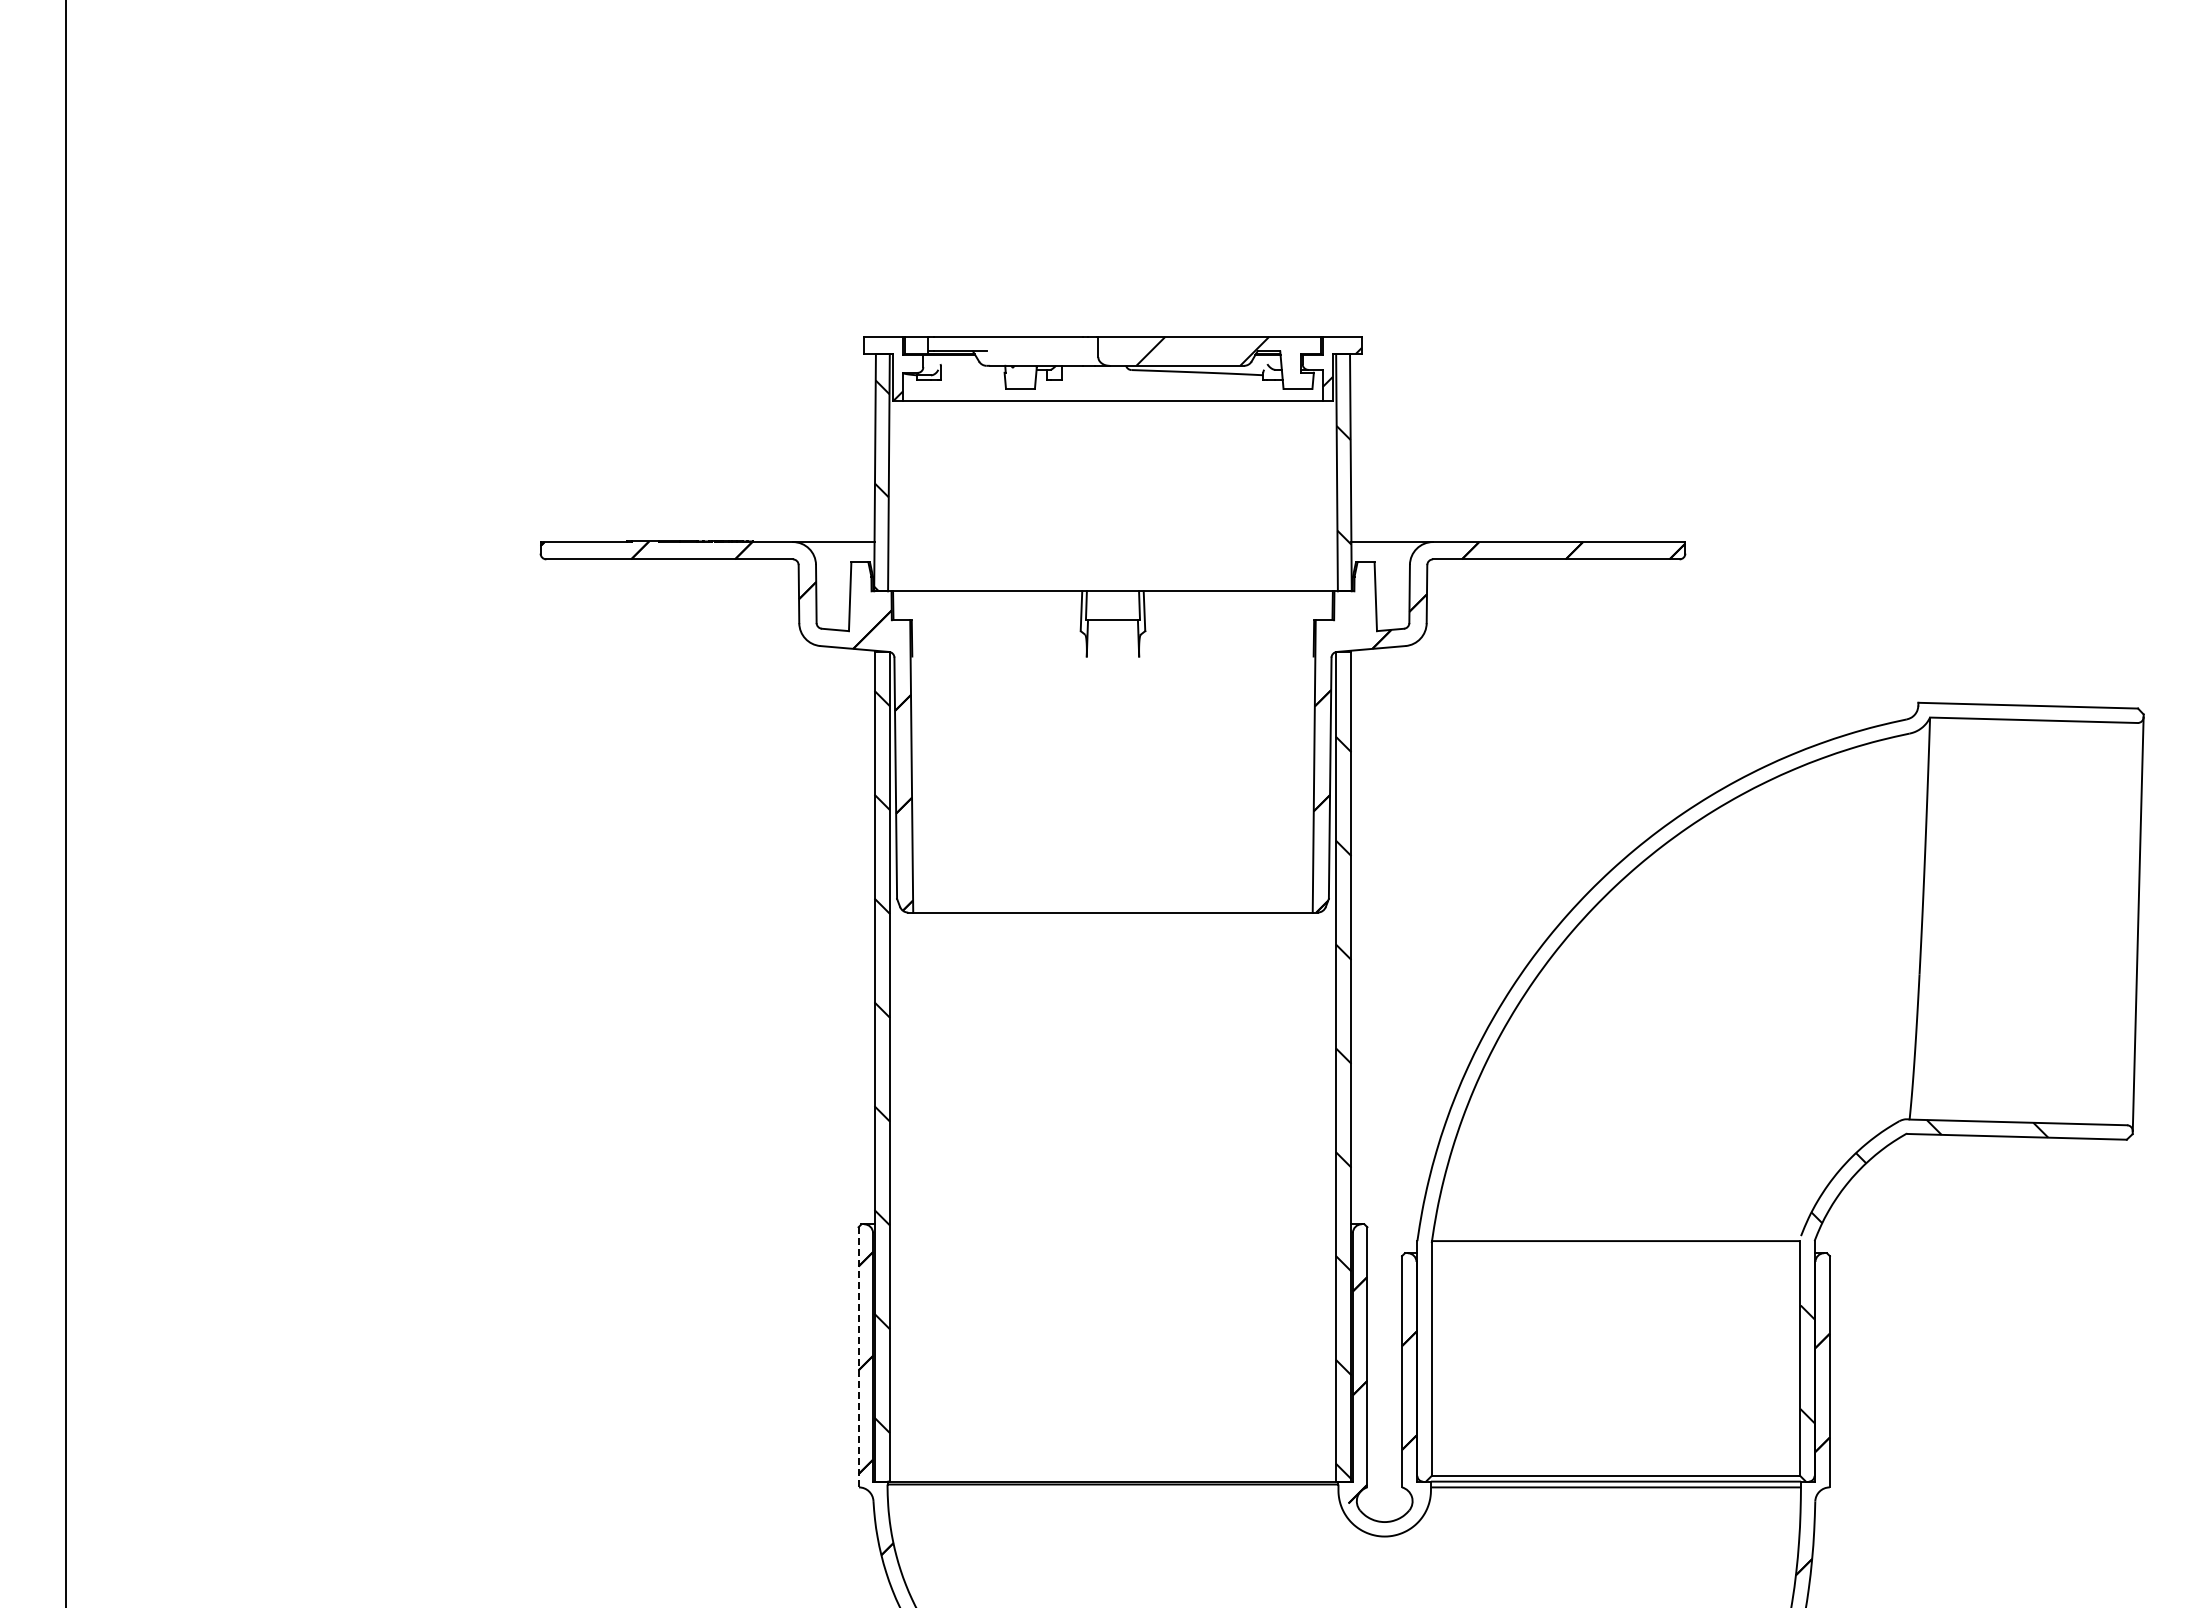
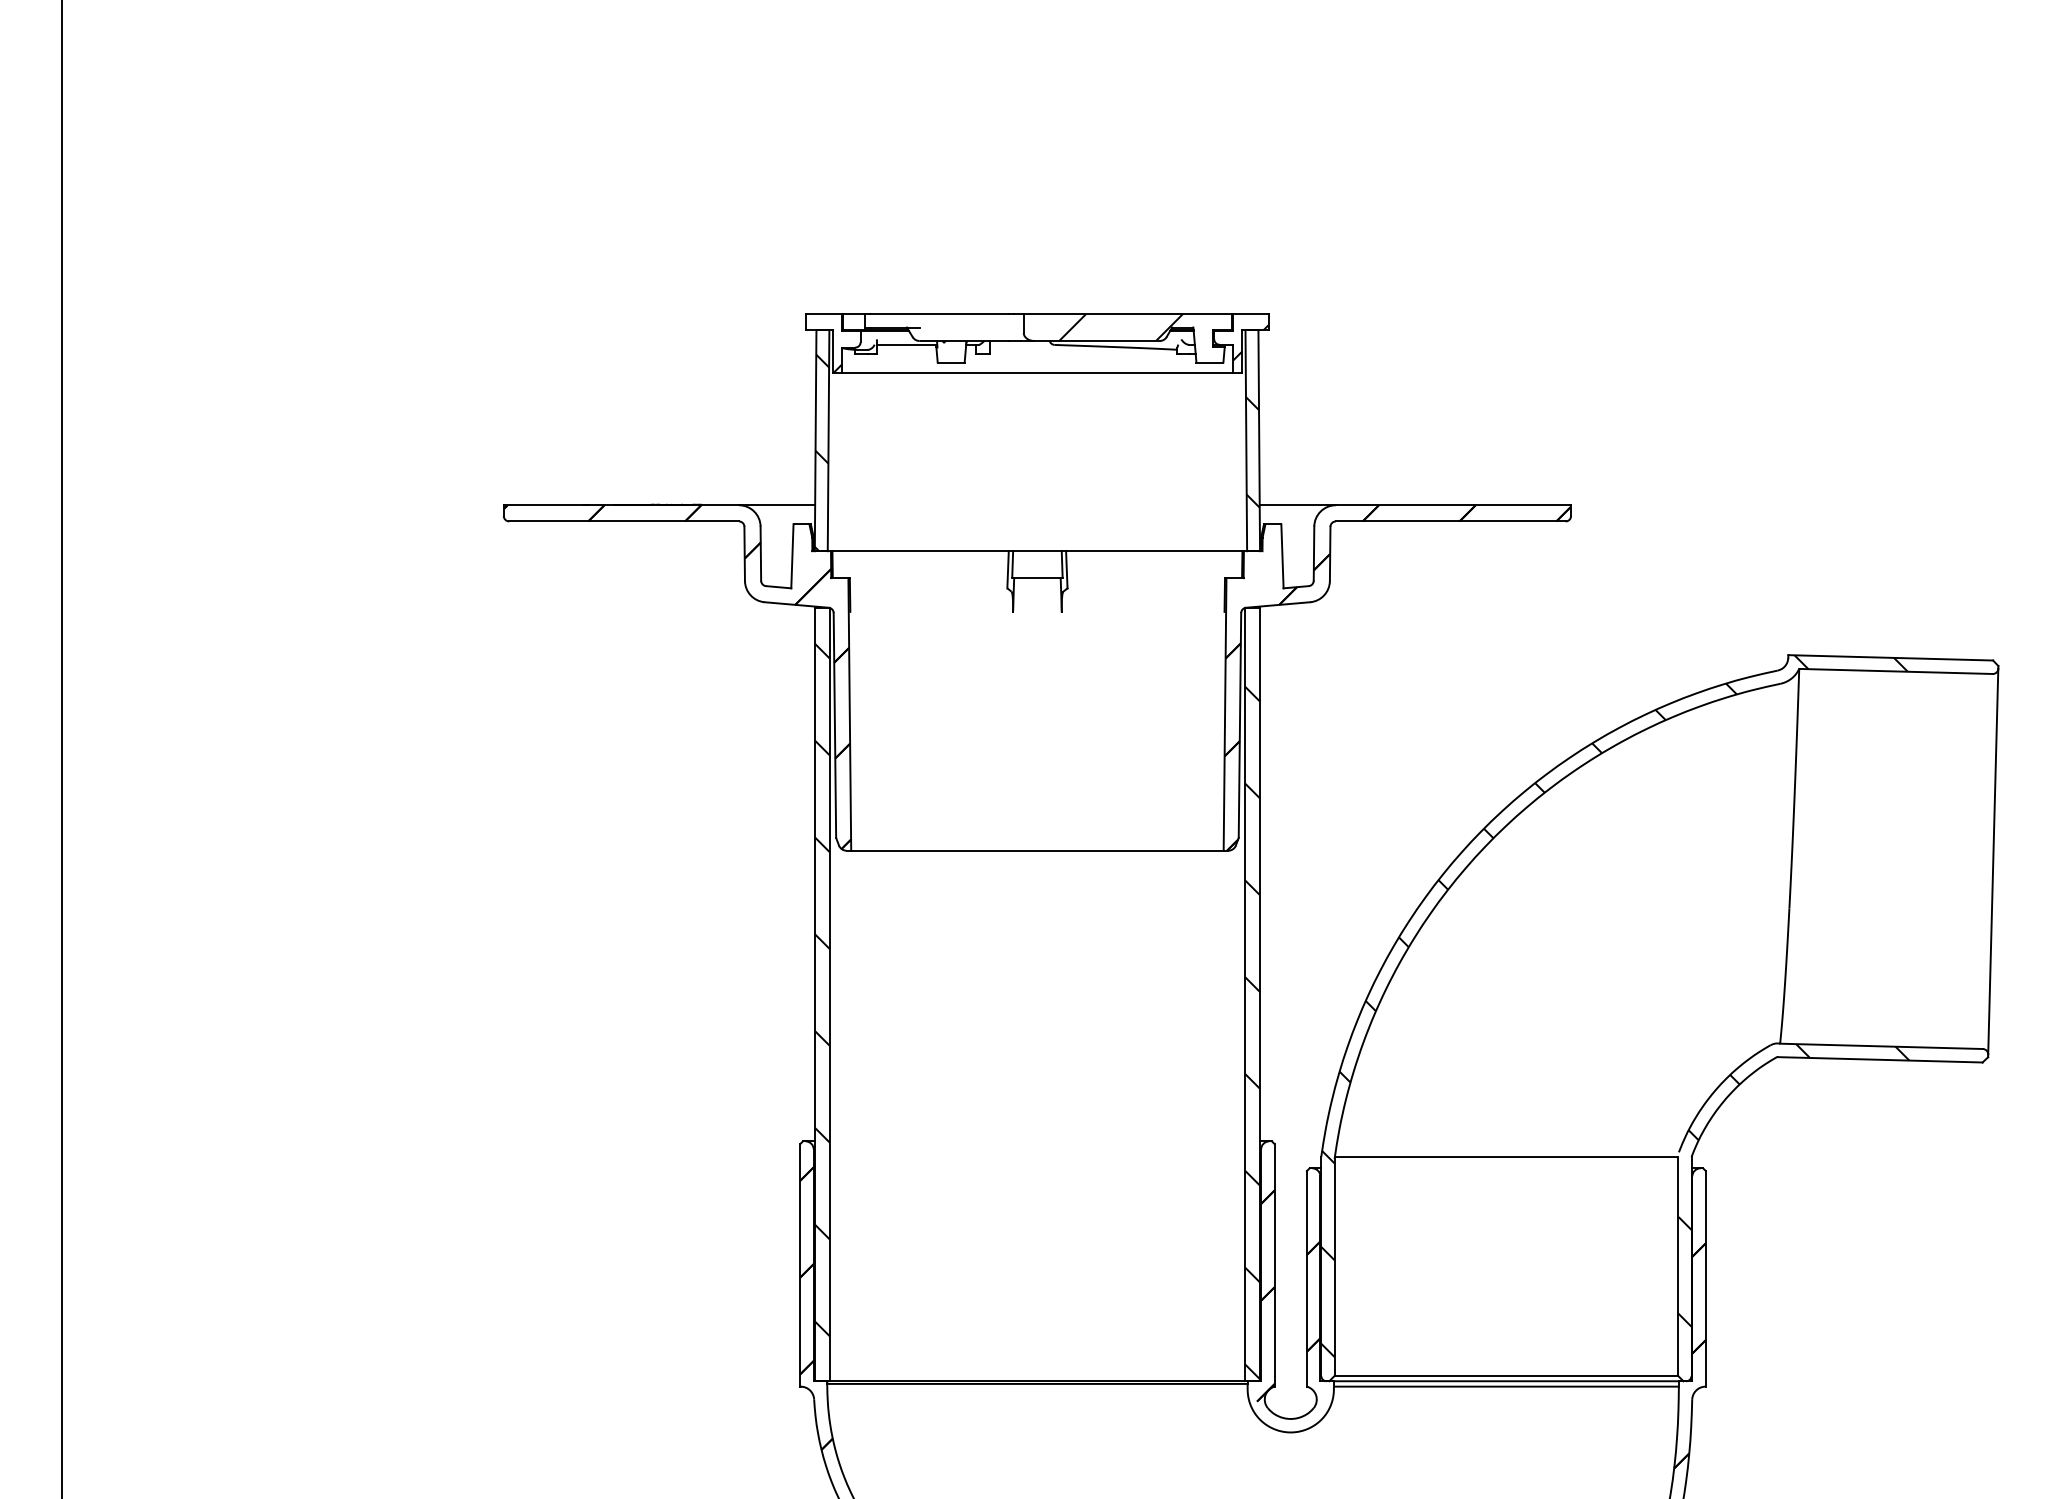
line: (972, 369) -> (906, 344), added
hatch: (1731, 1078) -> (1614, 1005), added
line: (858, 1357) -> (800, 1265), dashed -> solid

